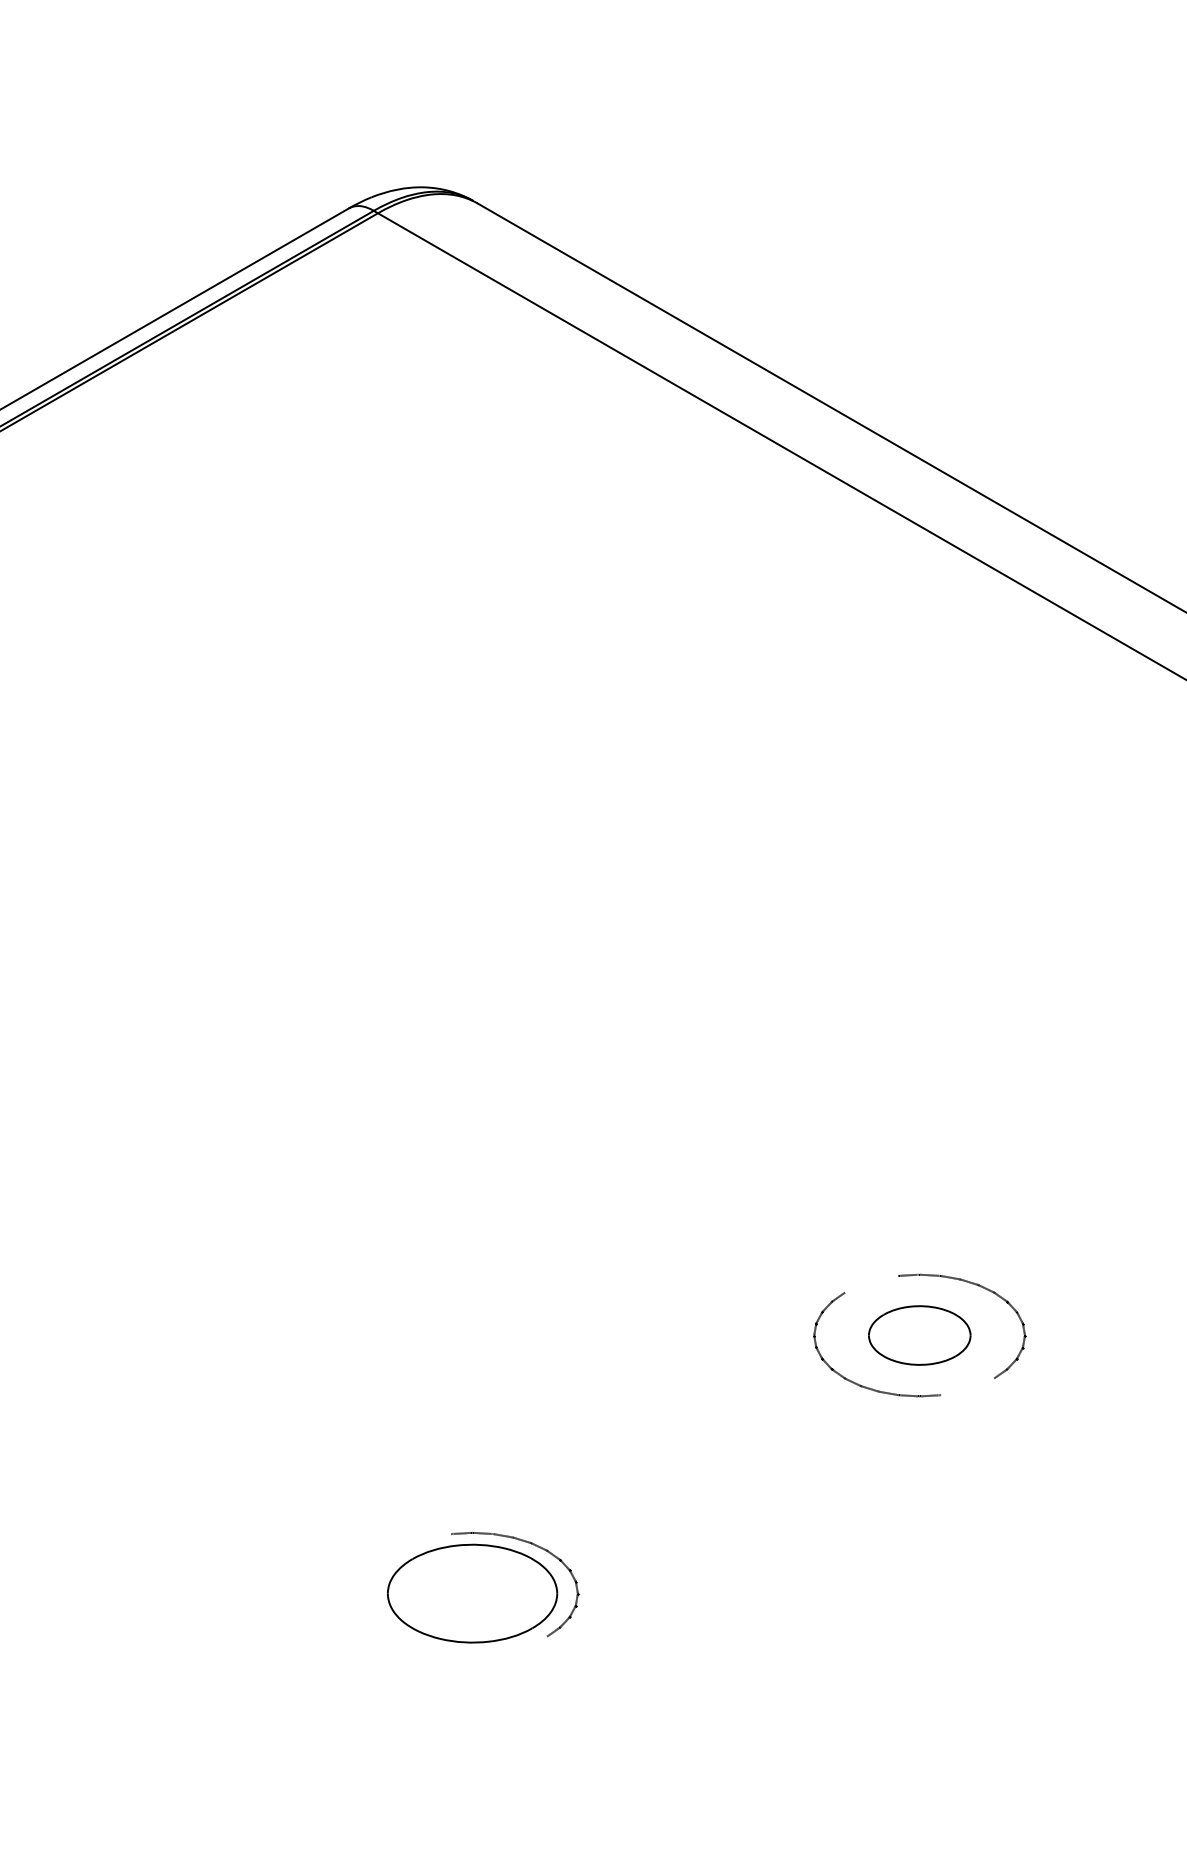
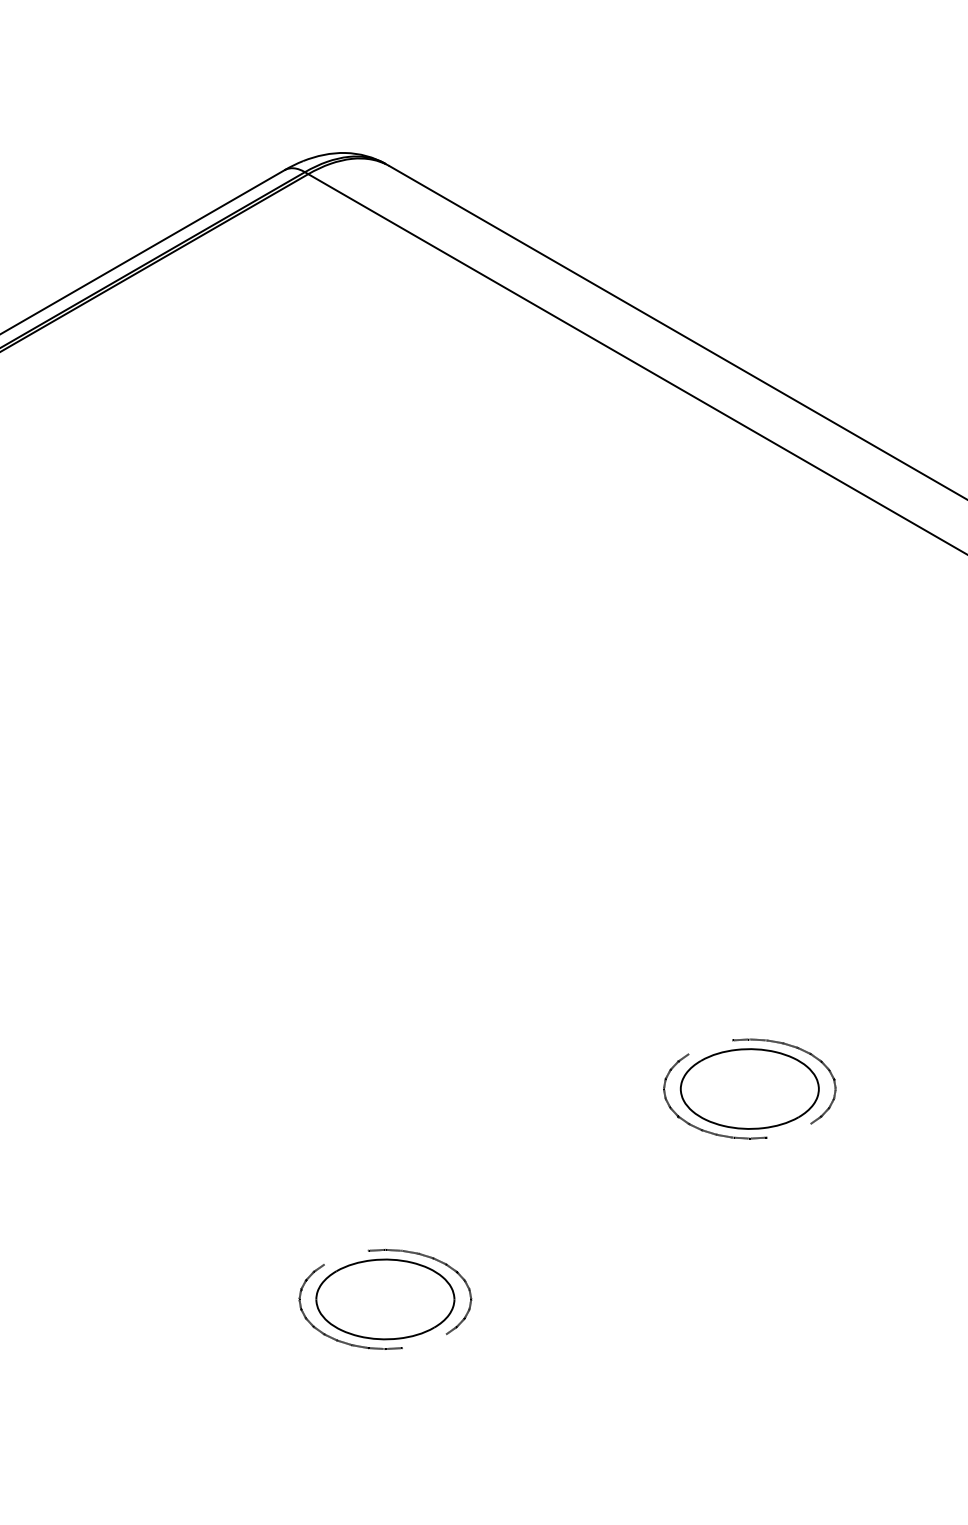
part: (919, 1335) -> (749, 1088), size x1.67
curve: (413, 1642) -> (337, 1339), added

